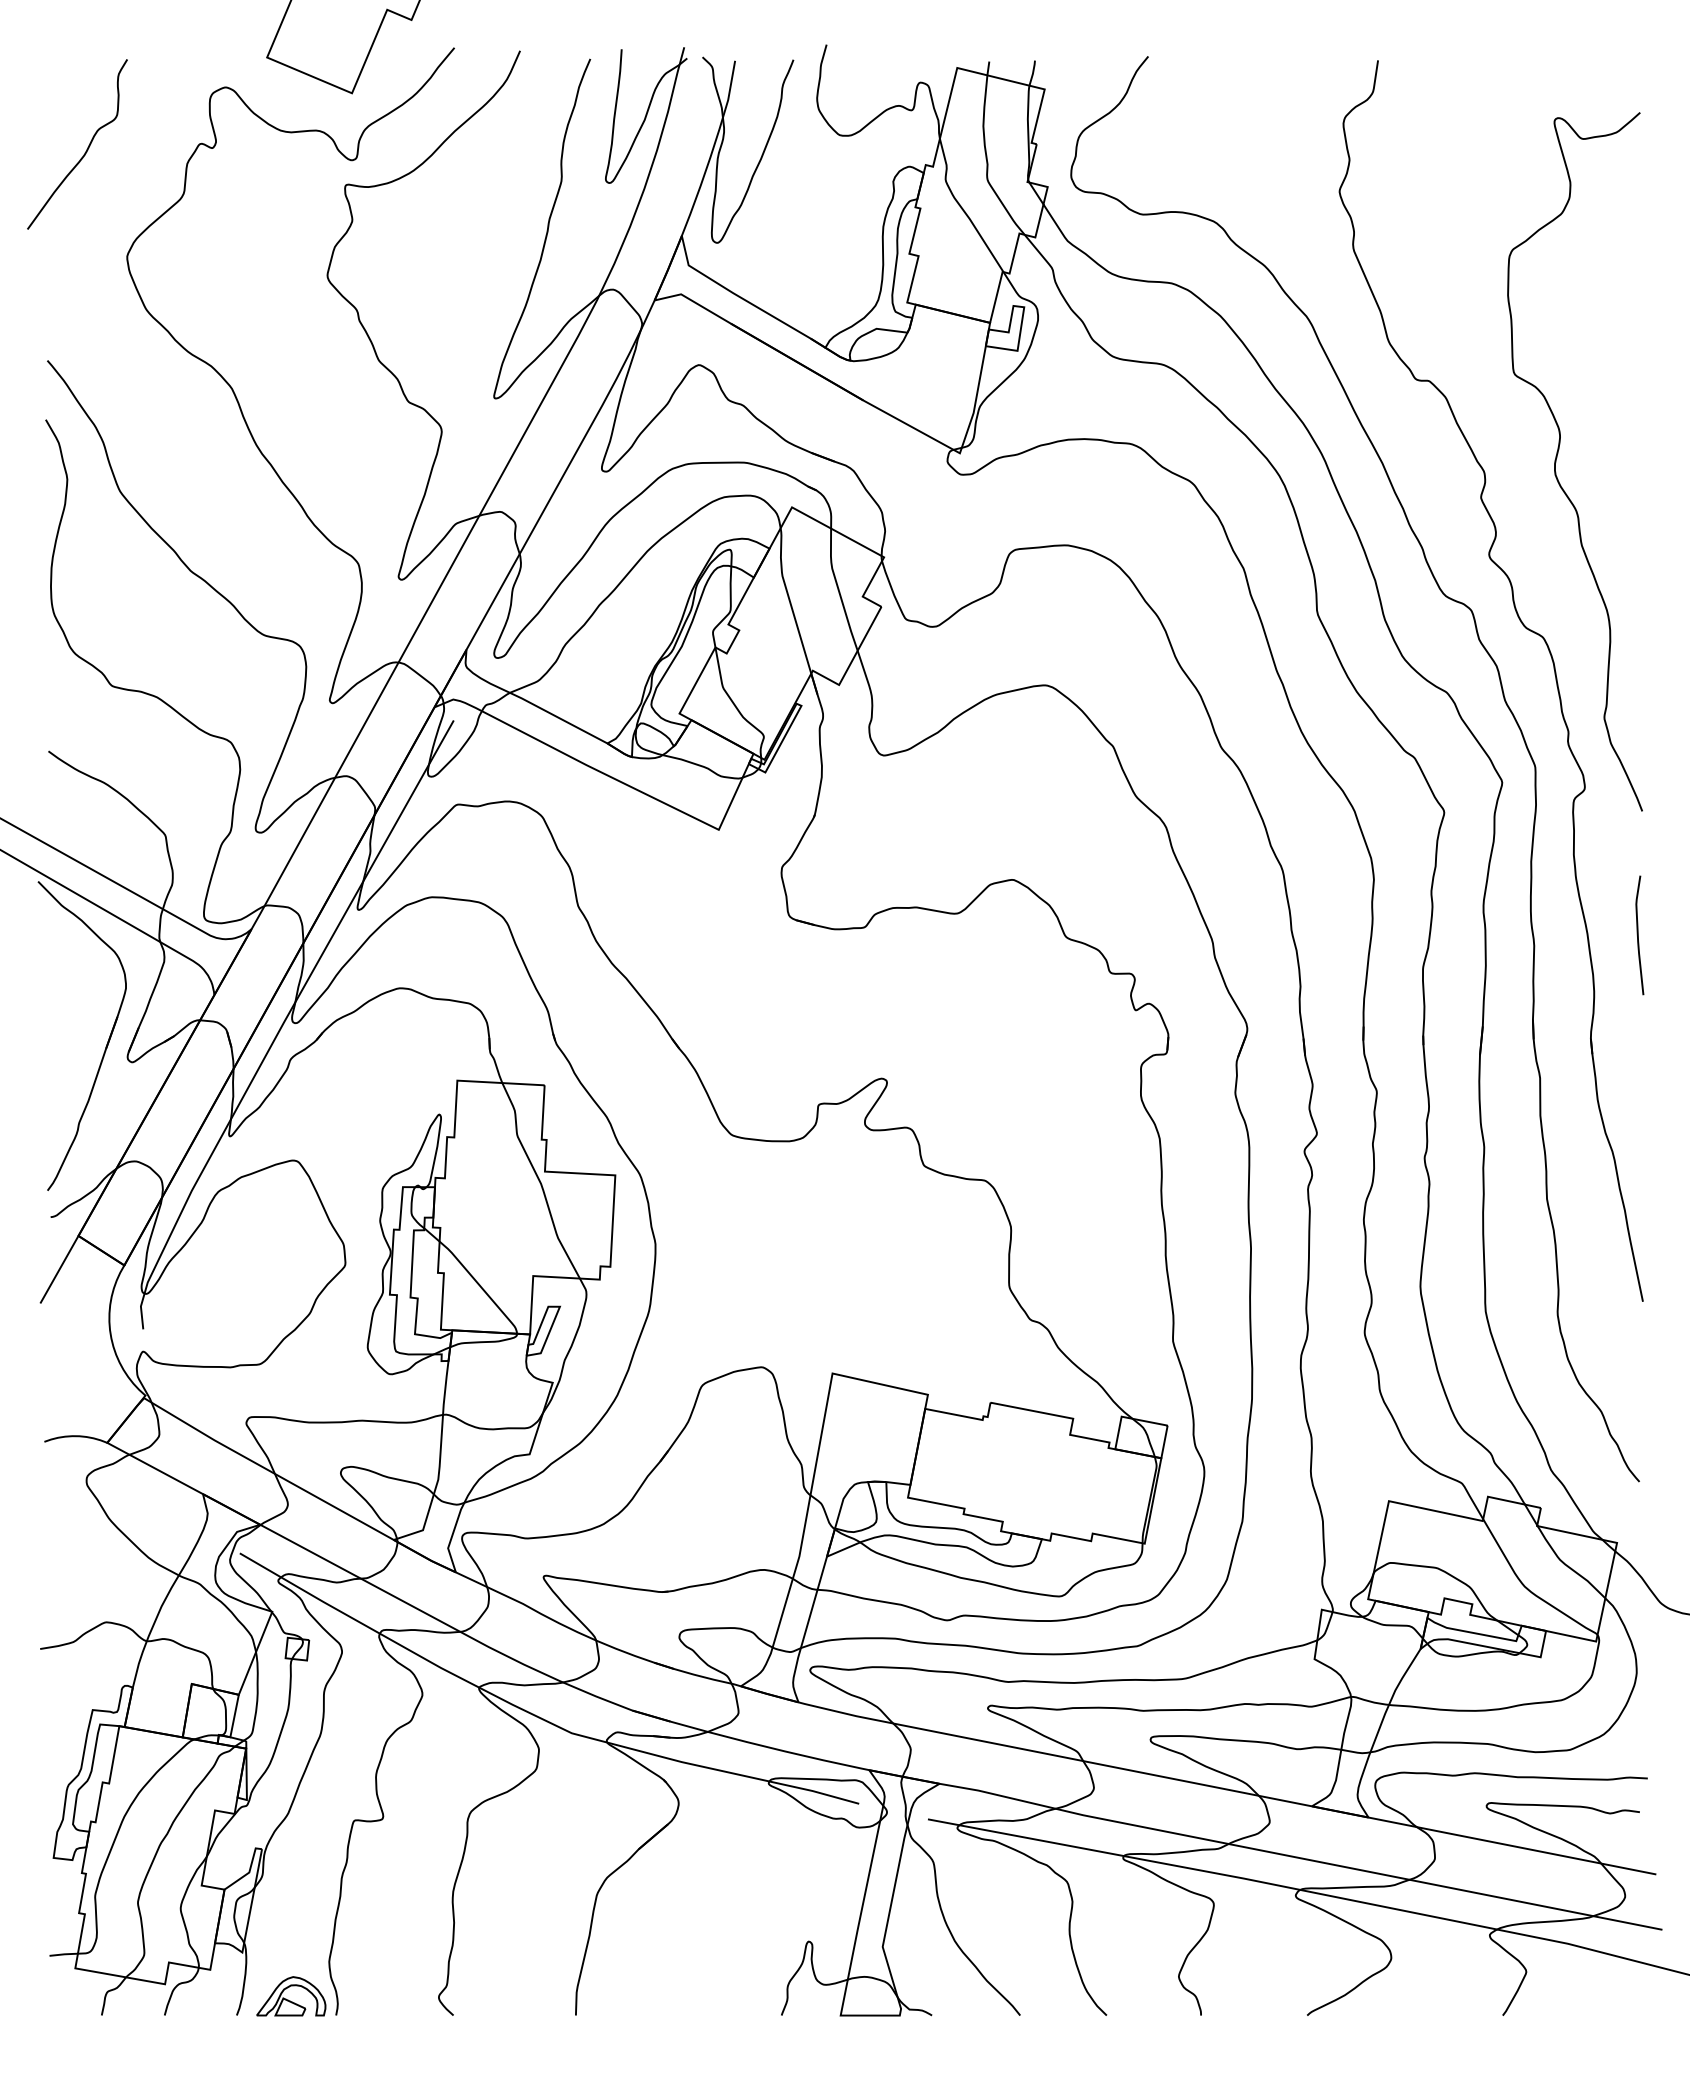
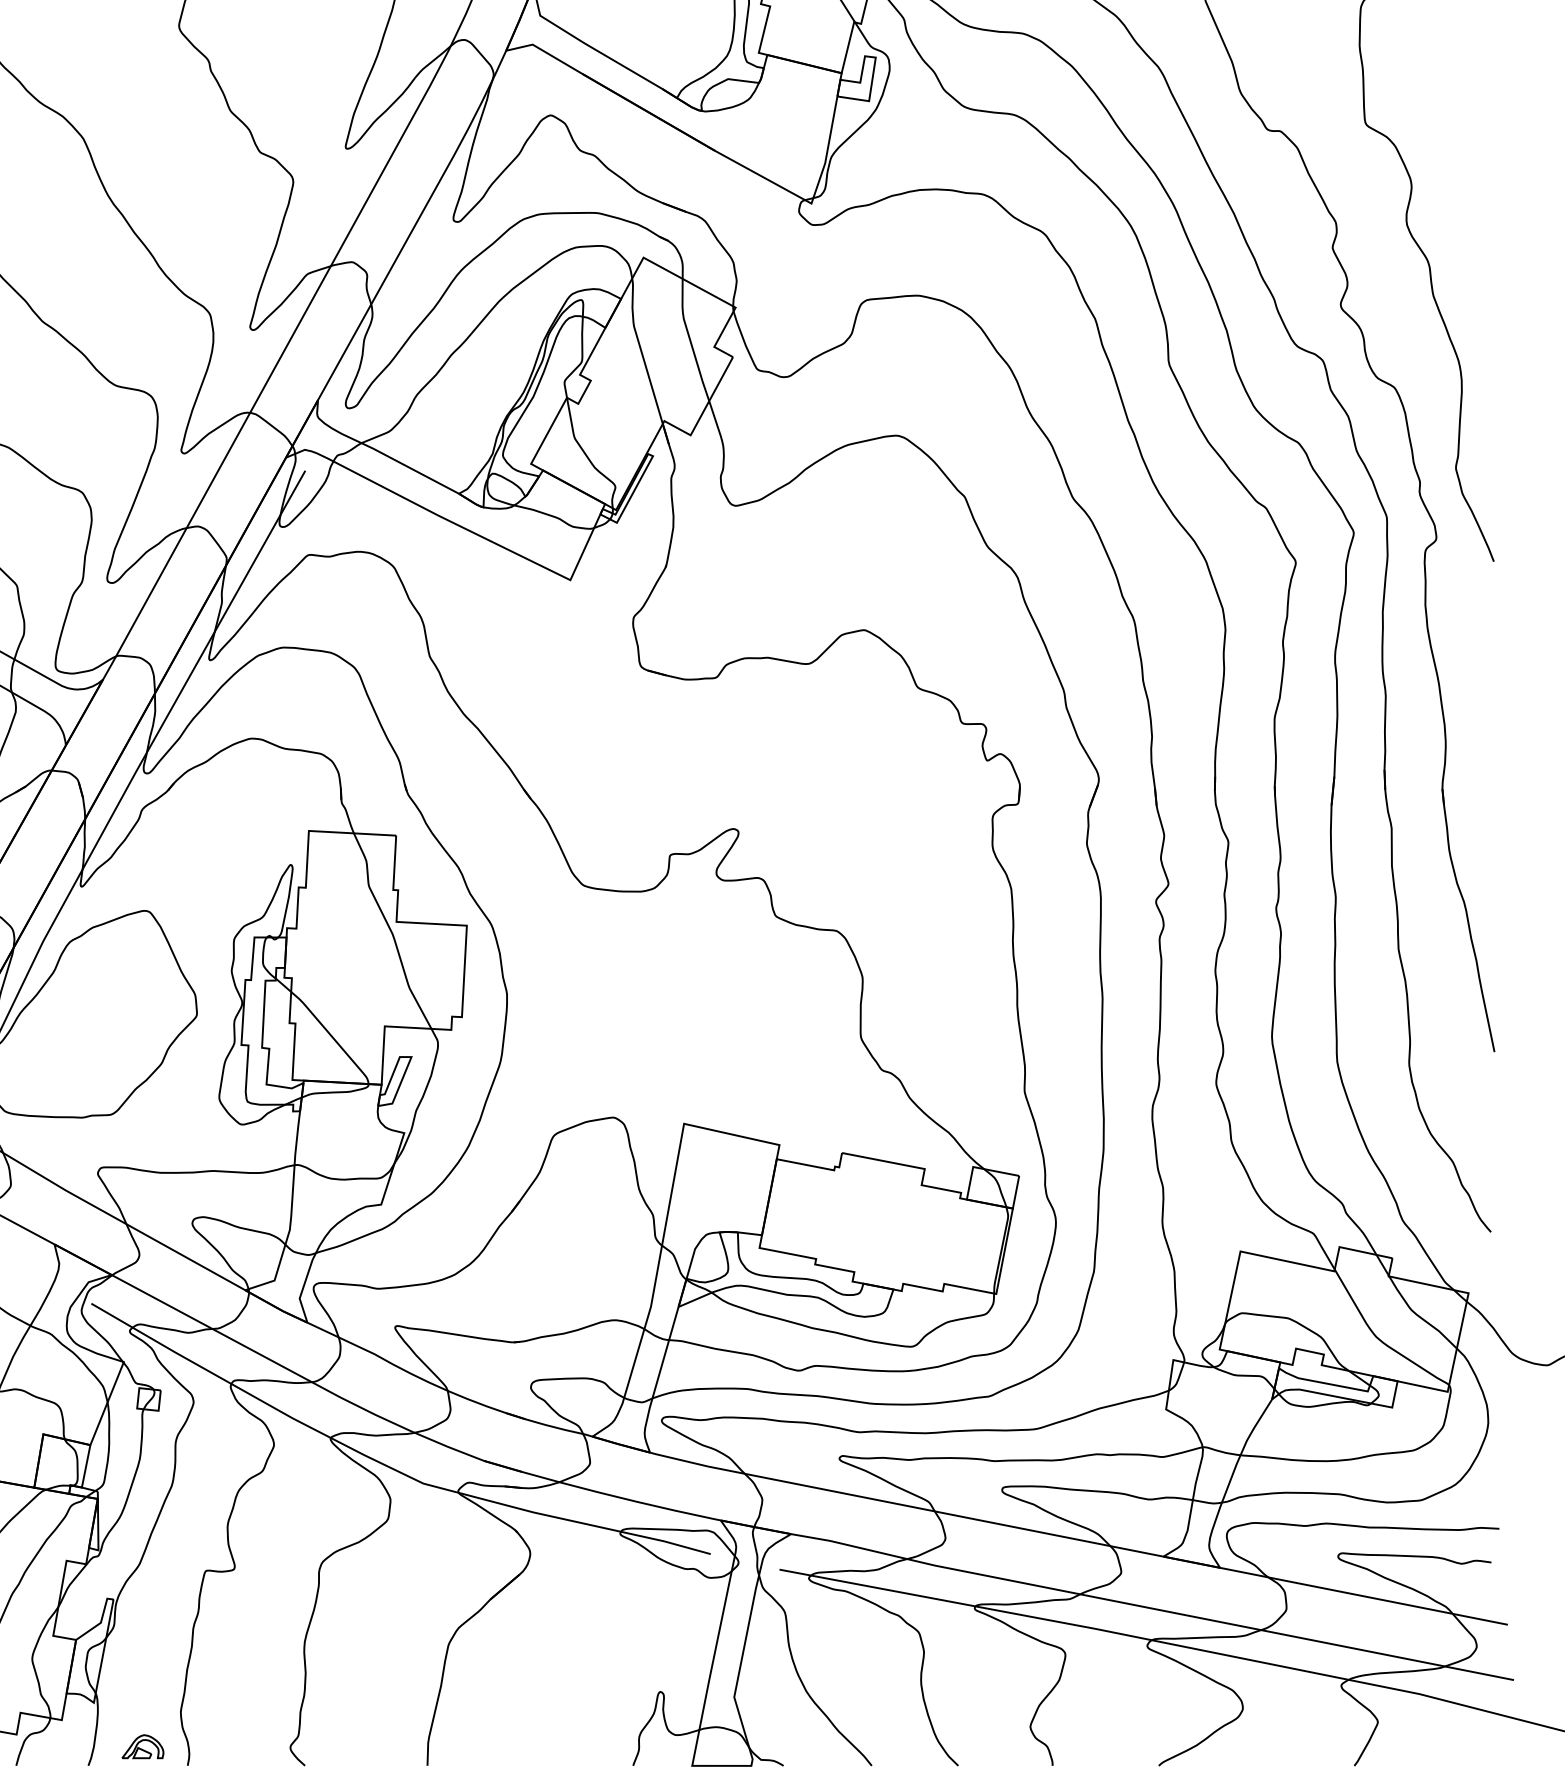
curve: (1638, 935) -> (1490, 685), removed
part: (291, 1996) -> (143, 1746), size x0.6

